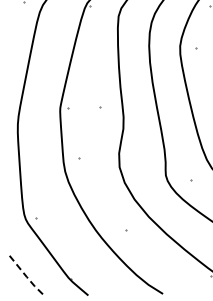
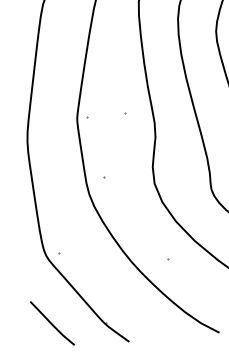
line: (26, 277) -> (52, 326), dashed -> solid

